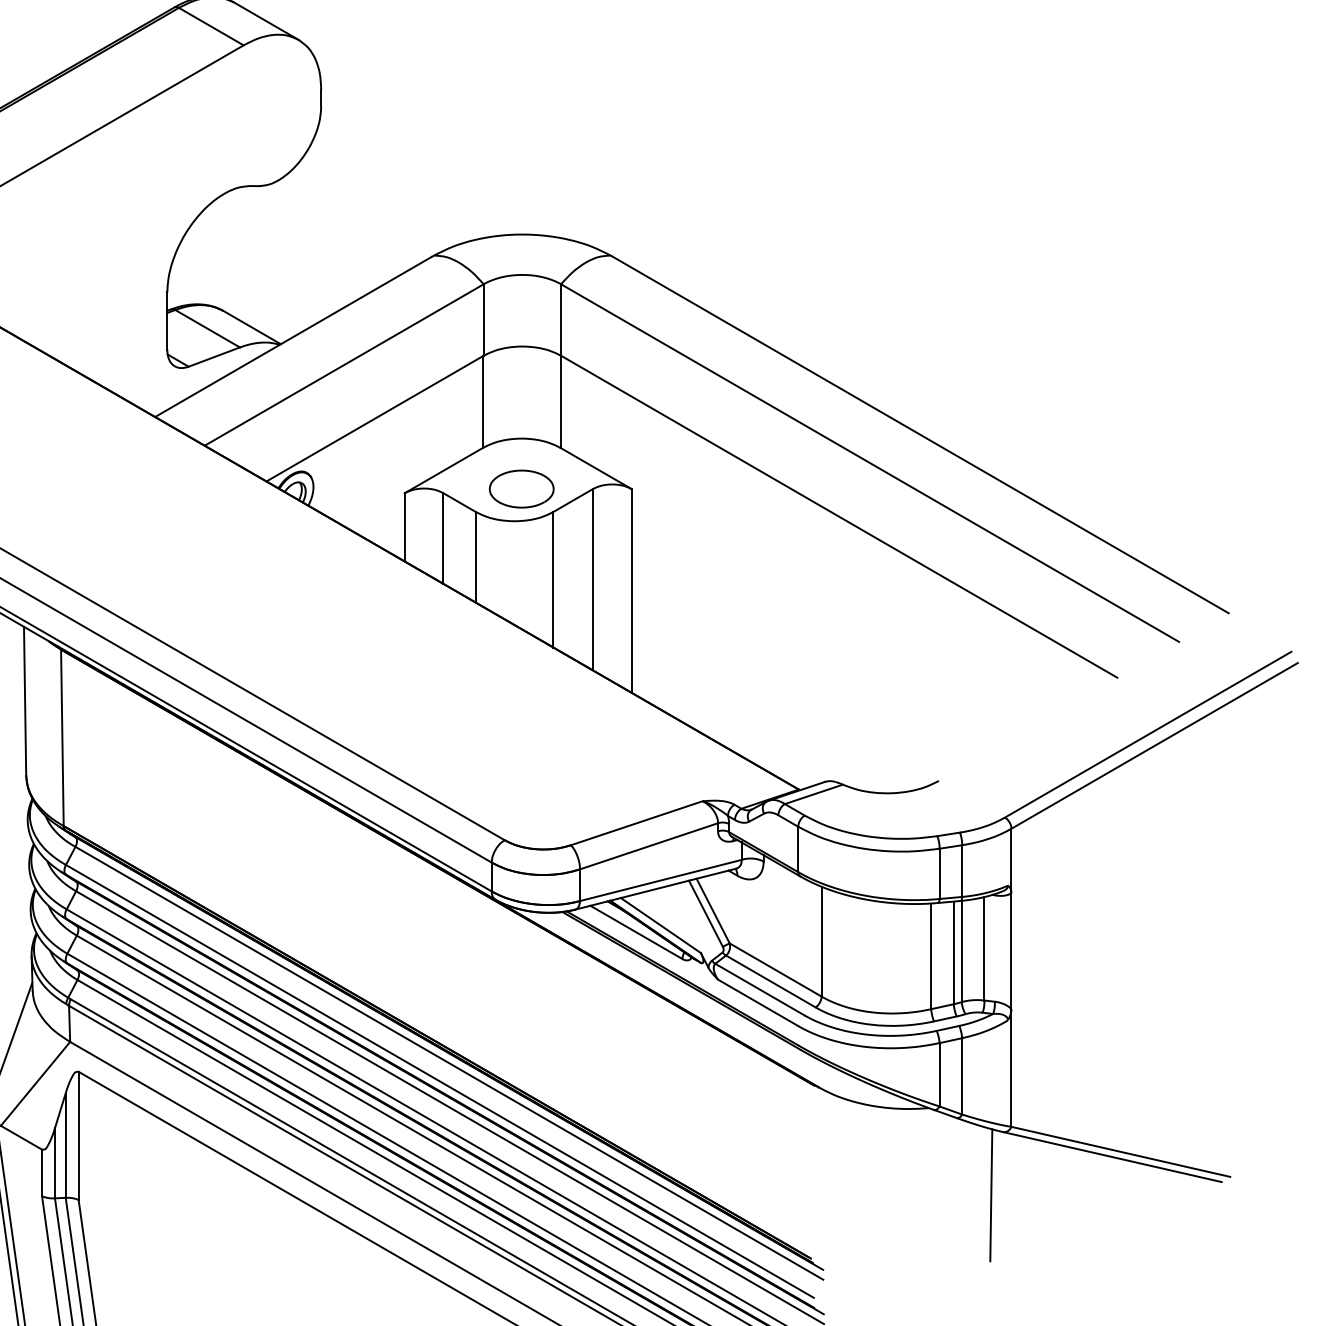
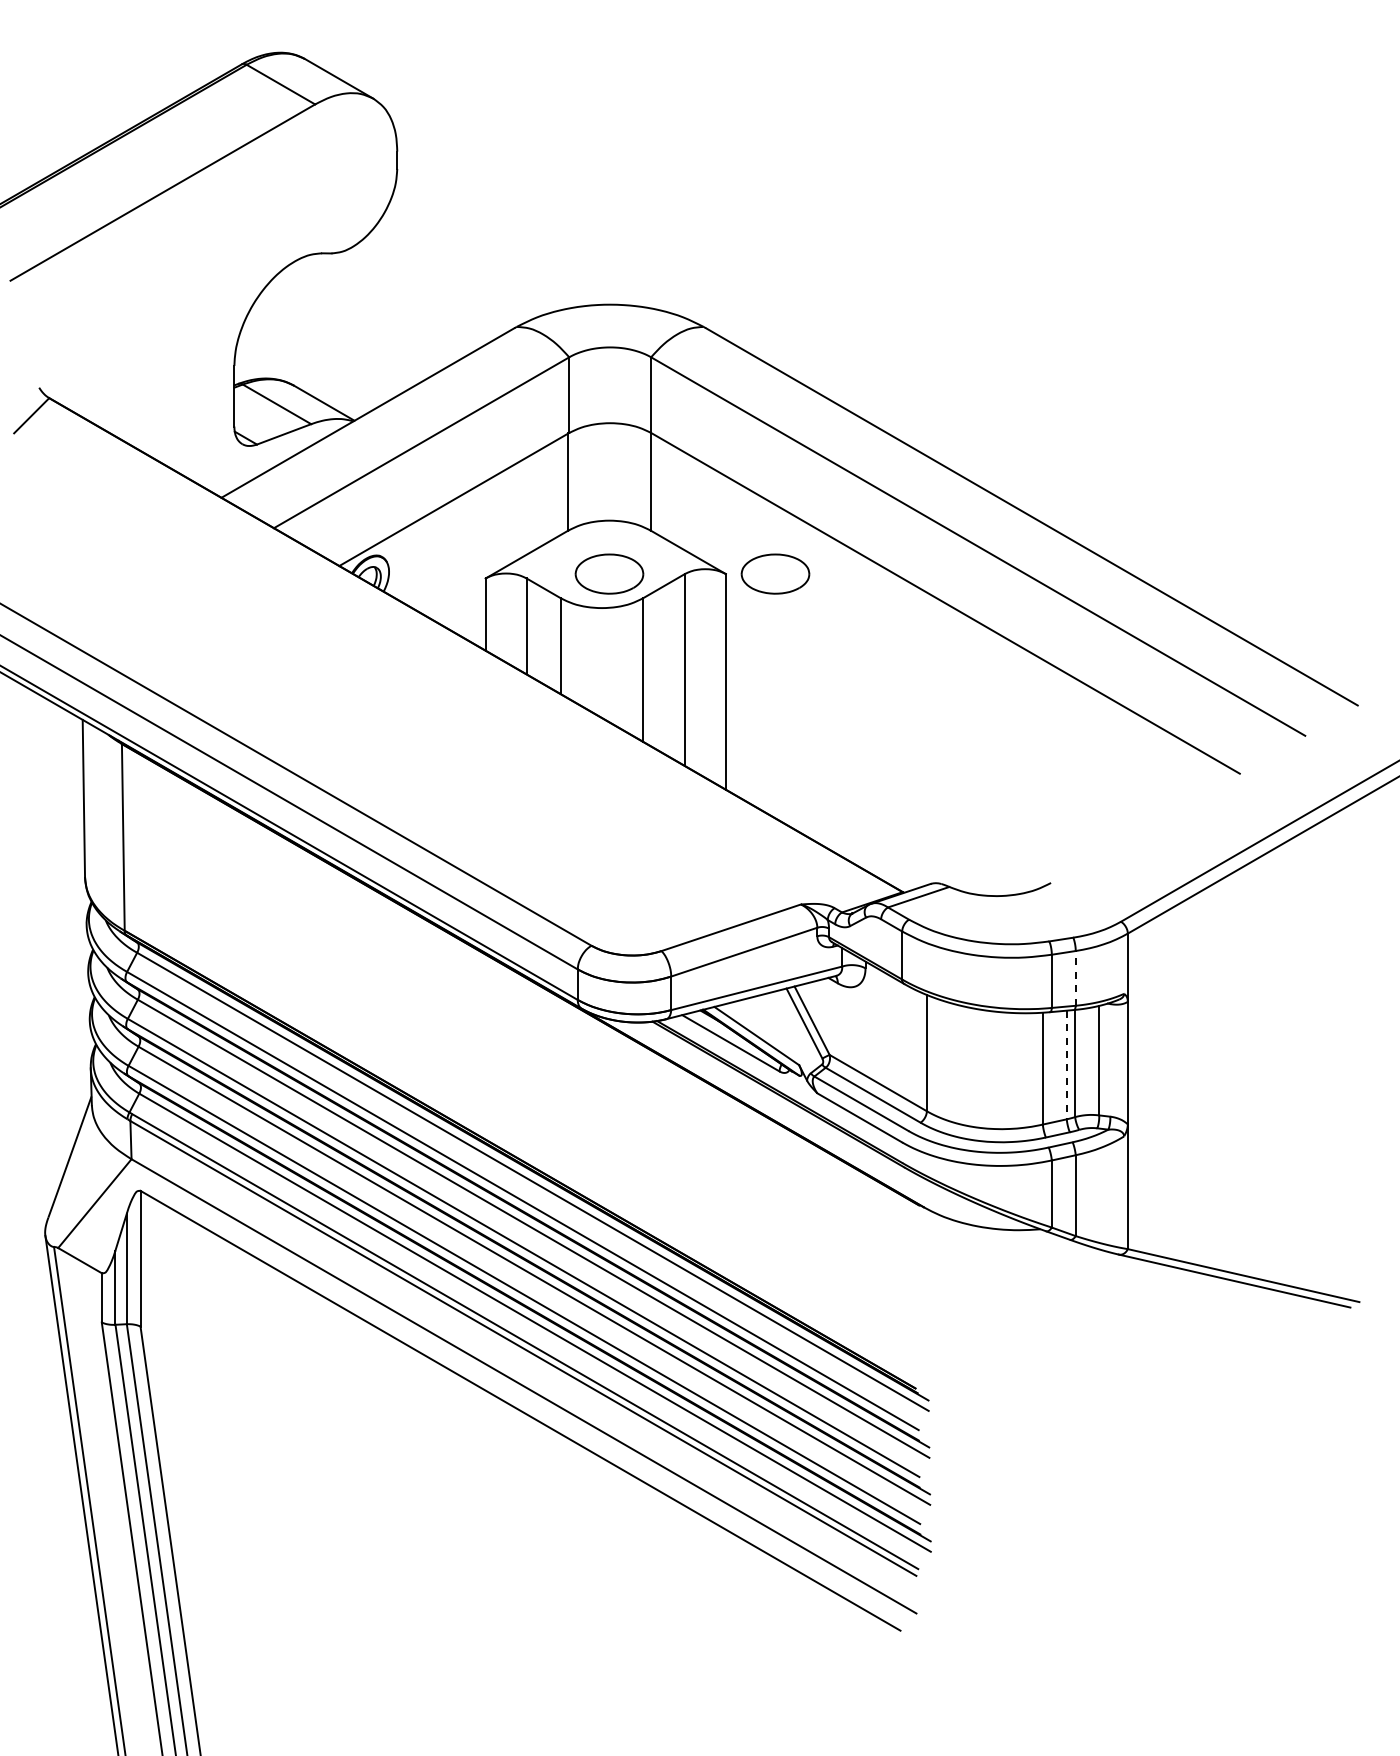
part: (678, 488) -> (775, 573), added
line: (962, 870) -> (1075, 977), solid -> dashed
line: (953, 953) -> (1066, 1065), solid -> dashed
line: (991, 1195) -> (1106, 1321), removed

